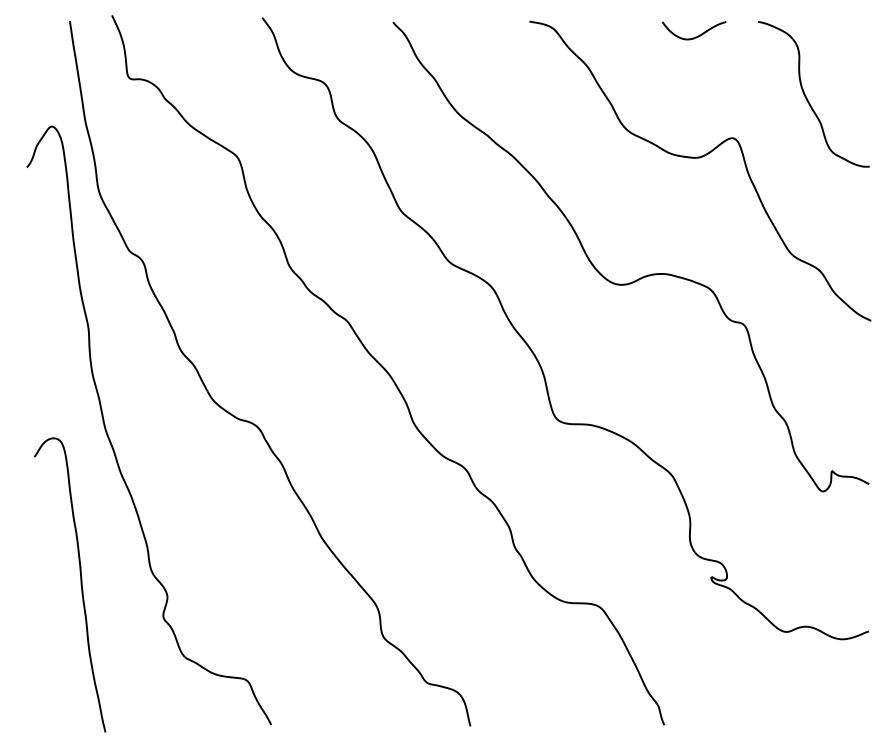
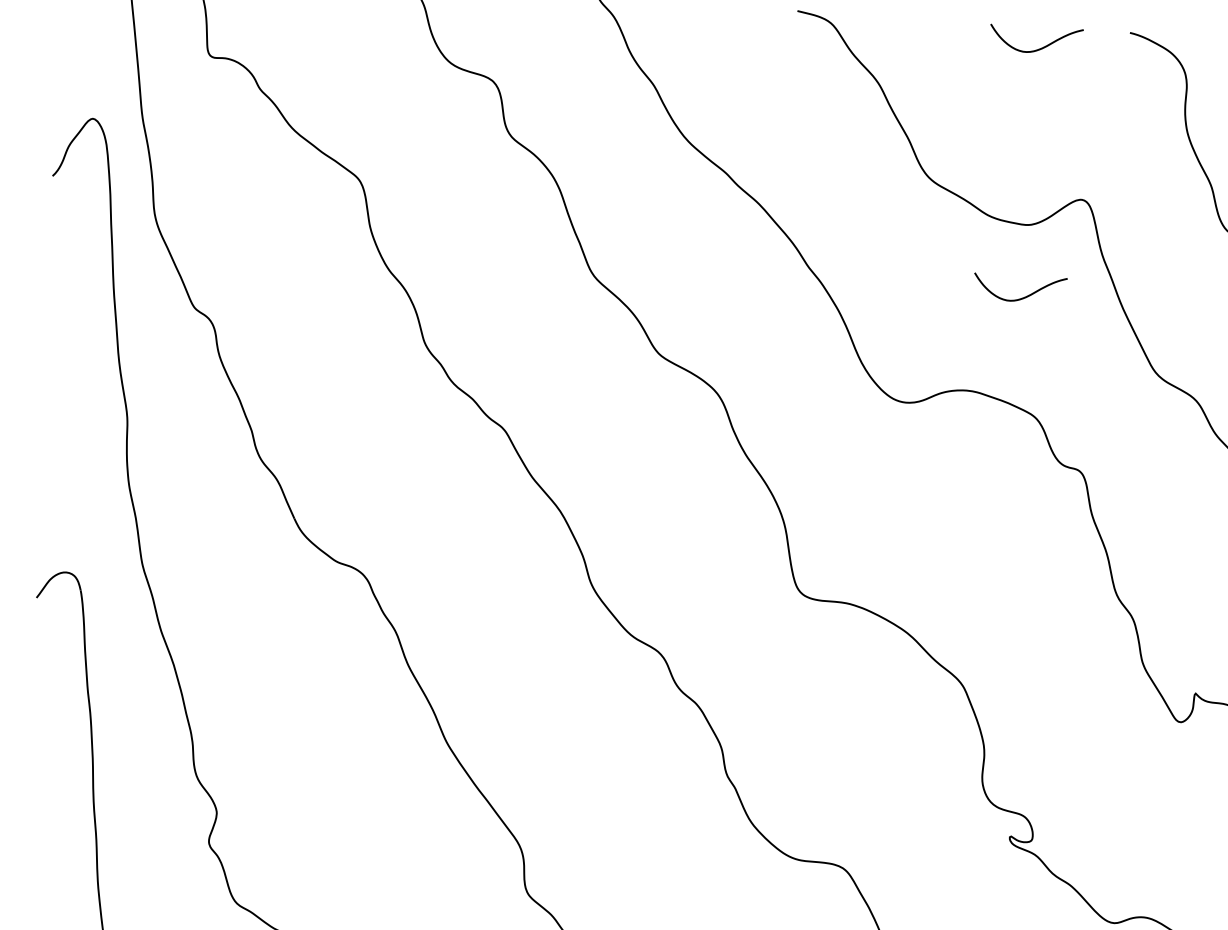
curve: (697, 206) -> (1024, 295), added

